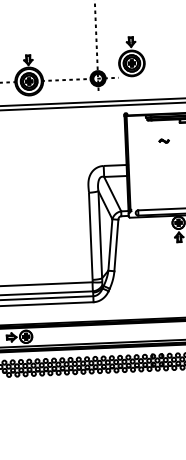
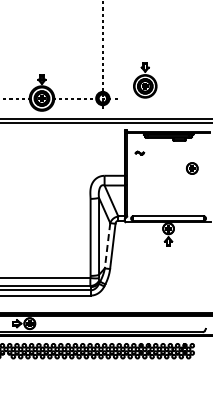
part: (131, 56) -> (145, 80), moved
part: (163, 140) -> (139, 152), moved
line: (110, 244) -> (107, 245), solid -> dashed

